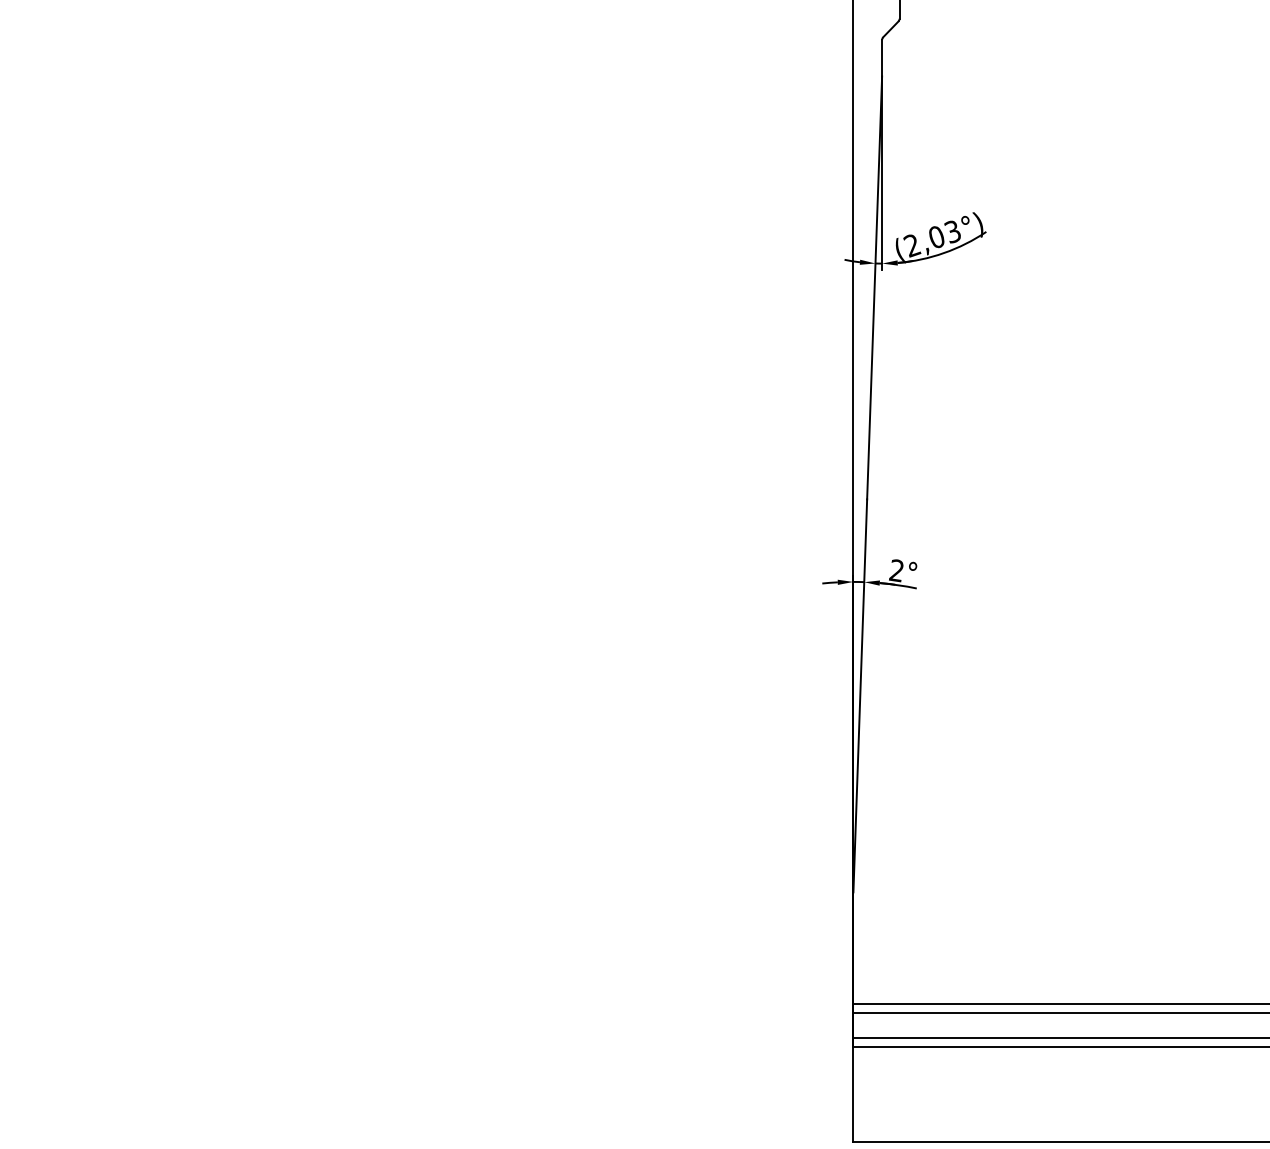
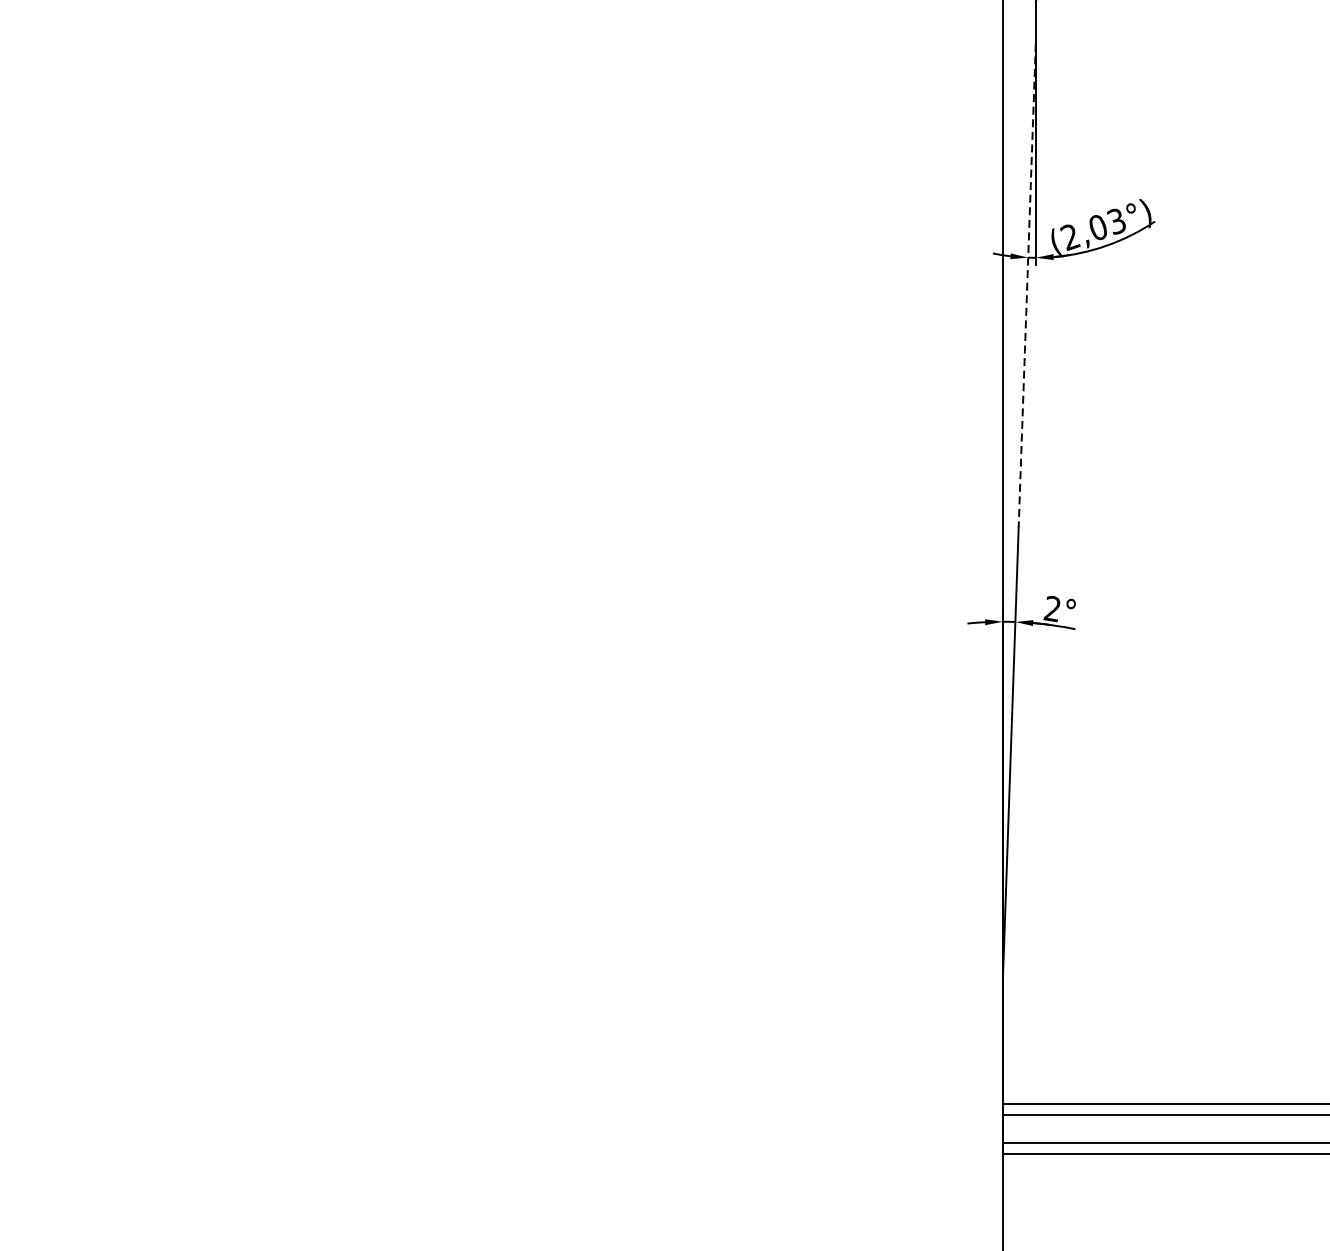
line: (874, 287) -> (1027, 285), solid -> dashed

